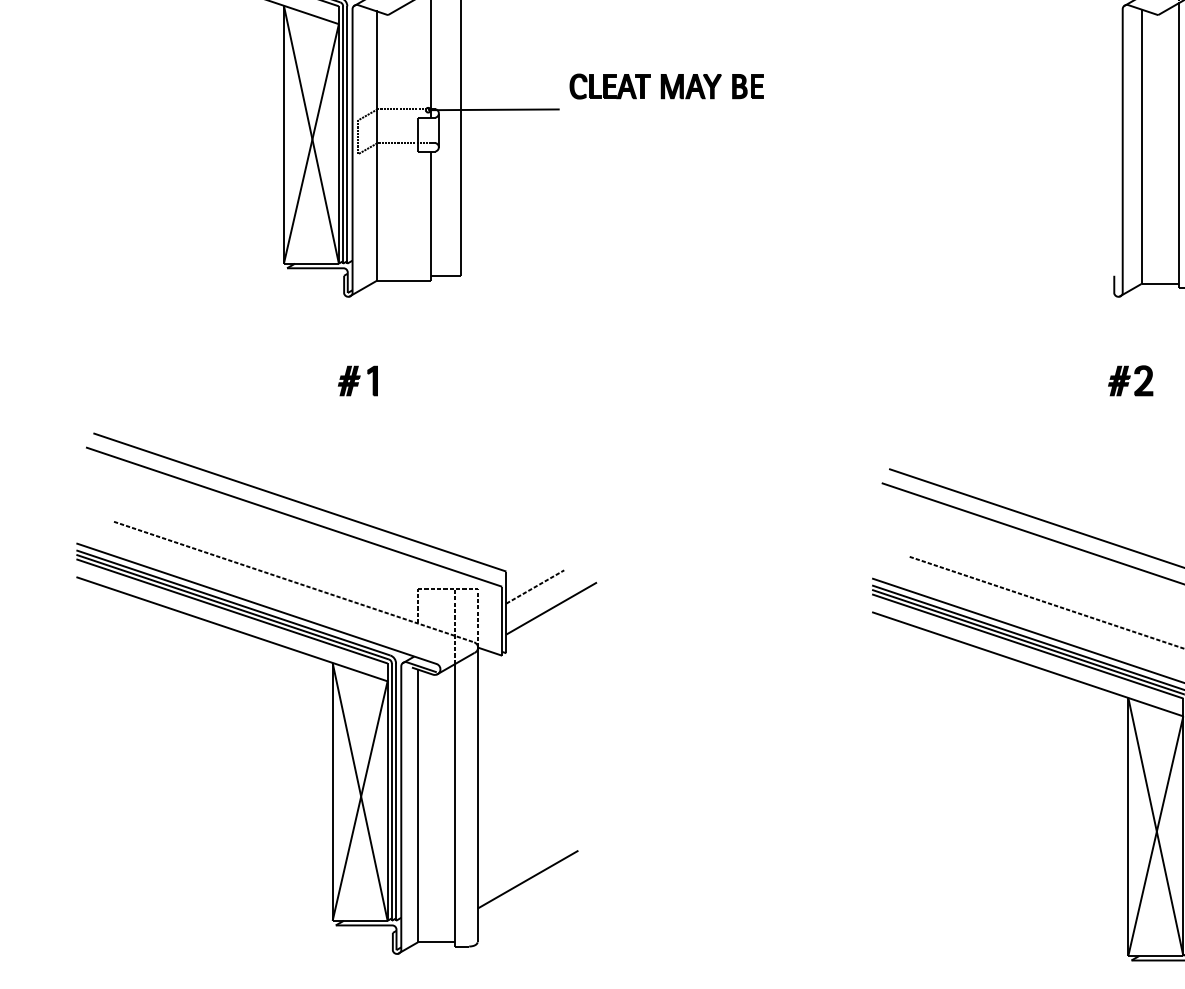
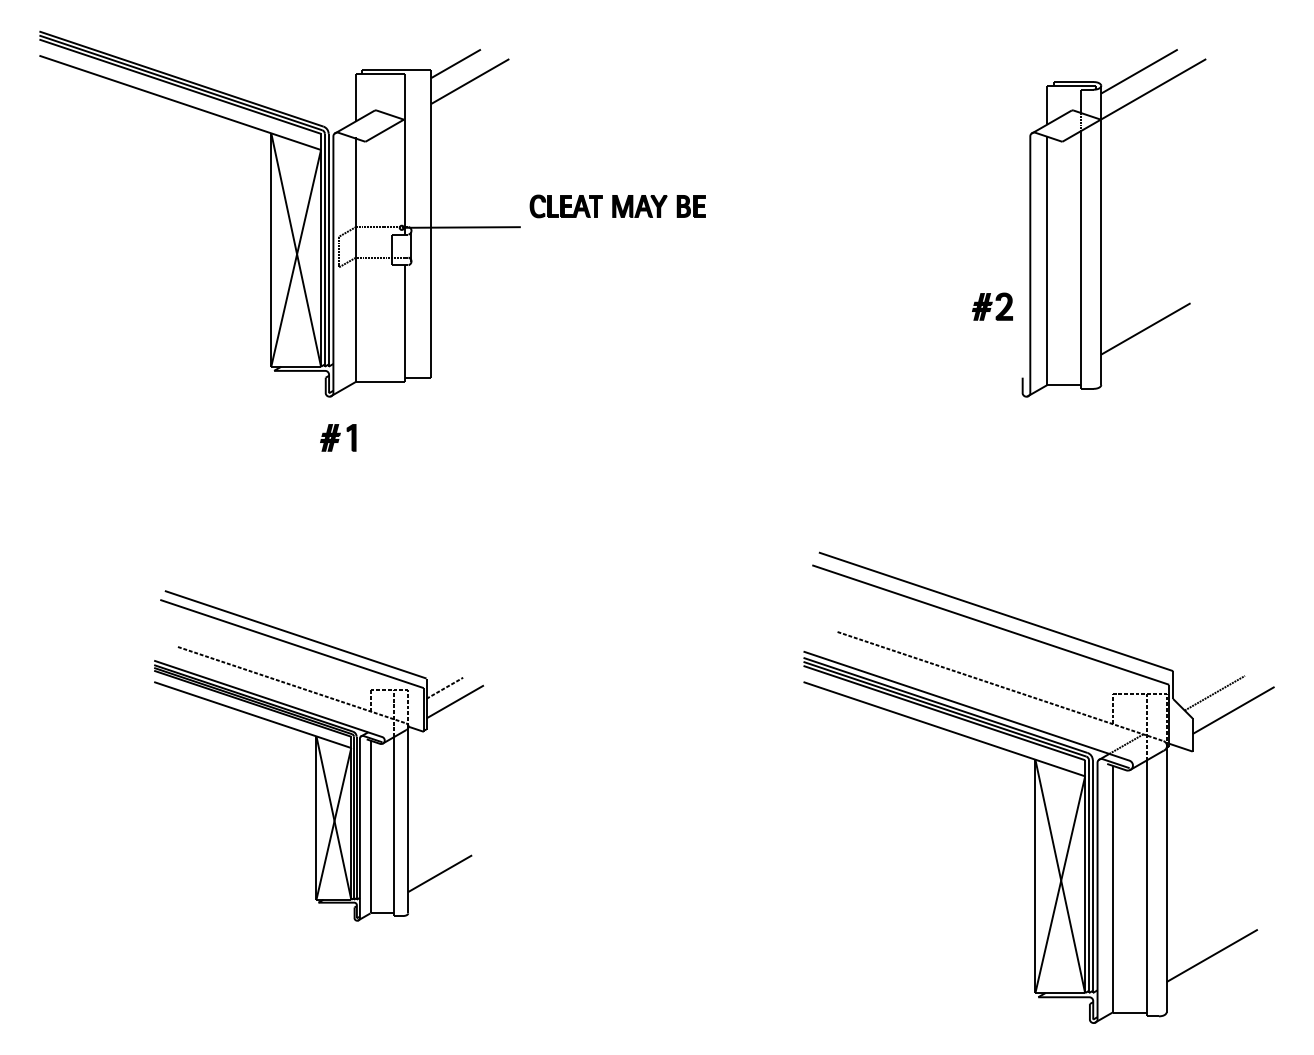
part: (358, 380) -> (338, 437), moved
part: (1130, 380) -> (992, 306), moved
part: (336, 693) -> (318, 755), size x0.7

